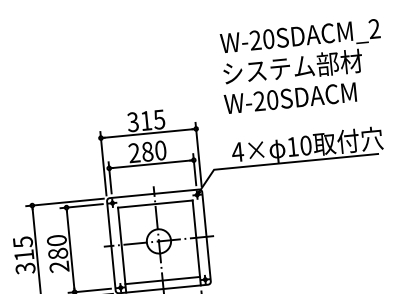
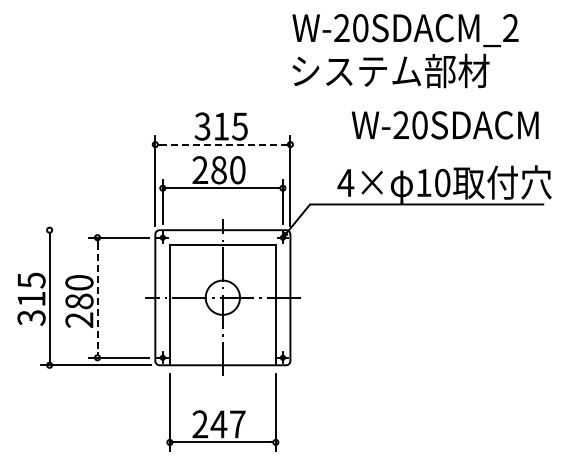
text: (301, 52) -> (405, 51), moved
text: (289, 98) -> (444, 125), moved
line: (148, 133) -> (223, 144), solid -> dashed
line: (65, 202) -> (96, 230), removed
line: (70, 249) -> (97, 297), solid -> dashed
line: (162, 280) -> (222, 353), removed

